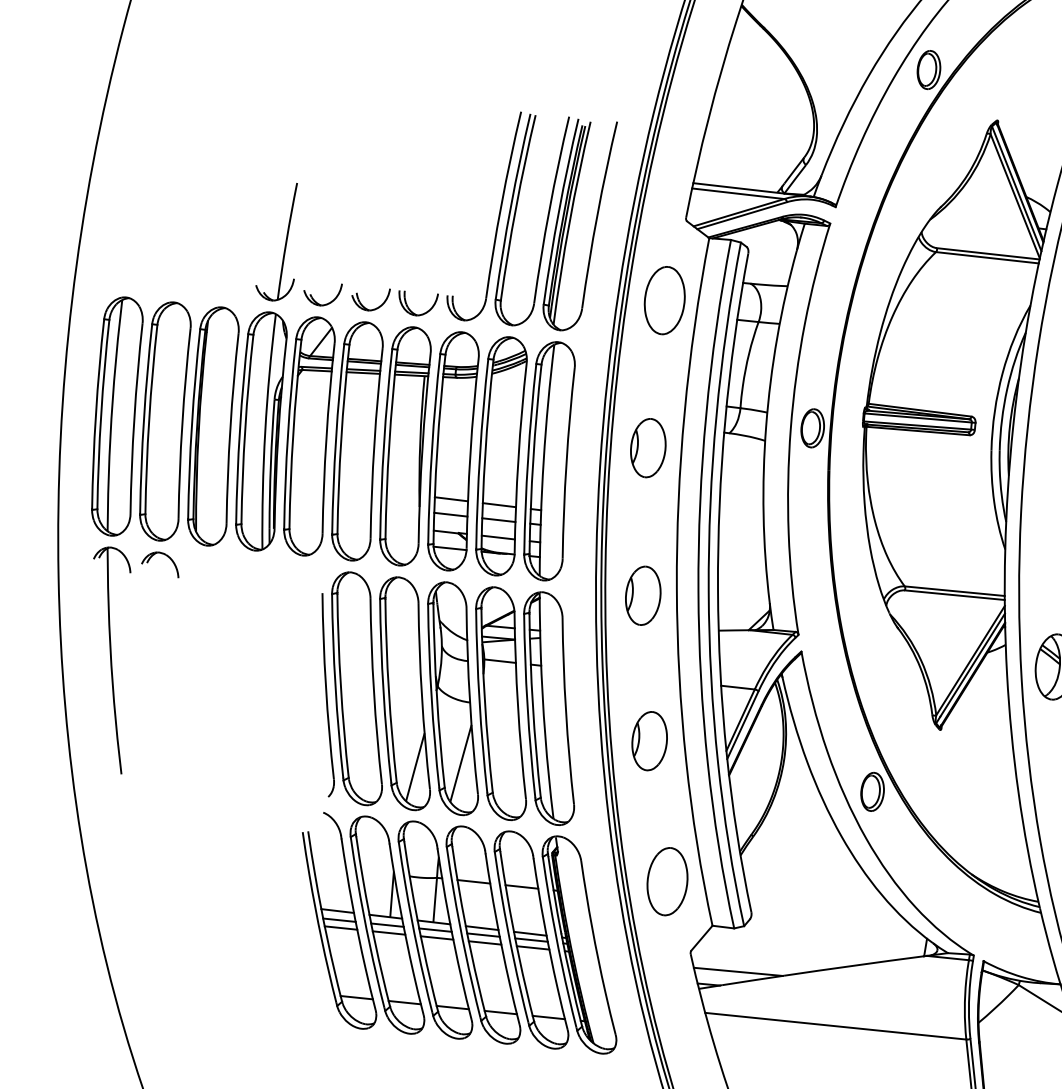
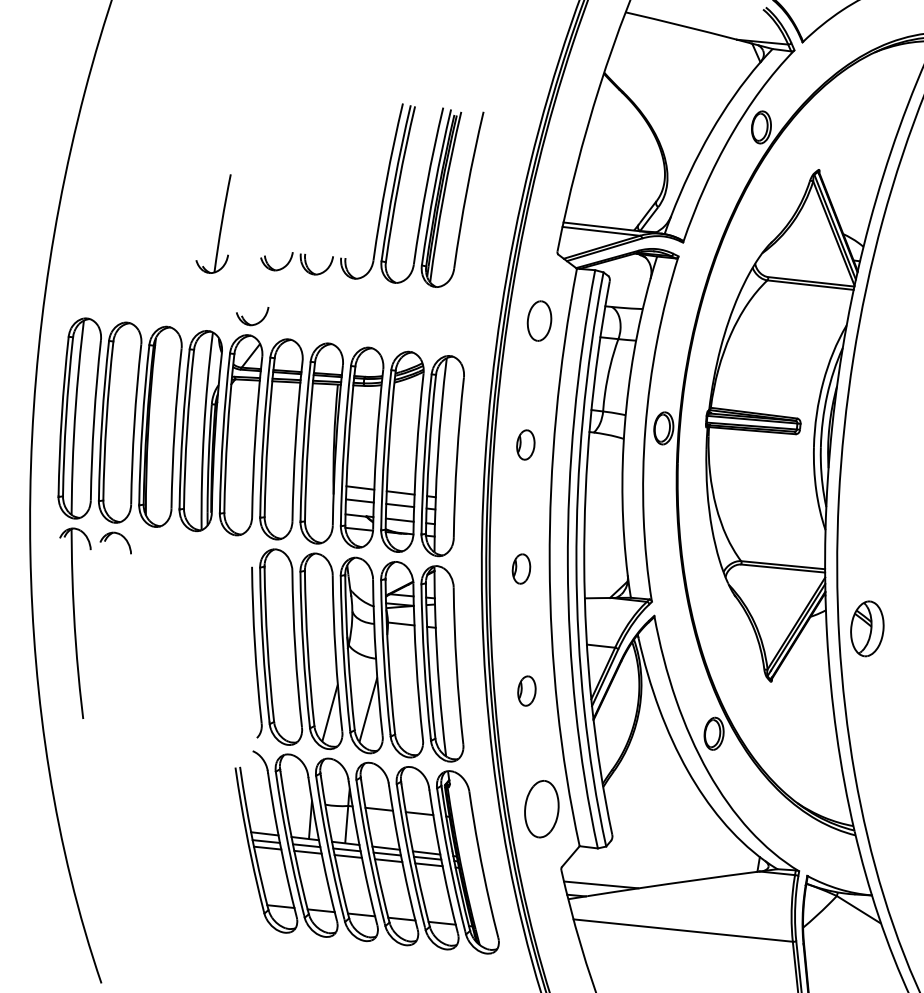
part: (496, 222) -> (382, 196), moved
part: (284, 241) -> (220, 223), moved
part: (664, 299) -> (539, 320), size x0.7
part: (648, 447) -> (525, 444), size x0.6
part: (643, 595) -> (521, 568), size x0.6
part: (649, 740) -> (526, 690), size x0.6

